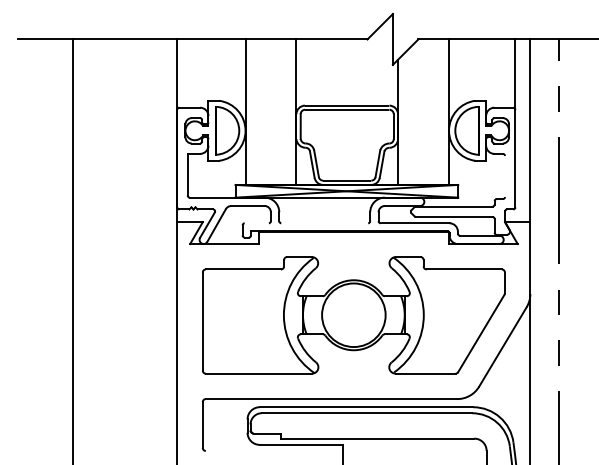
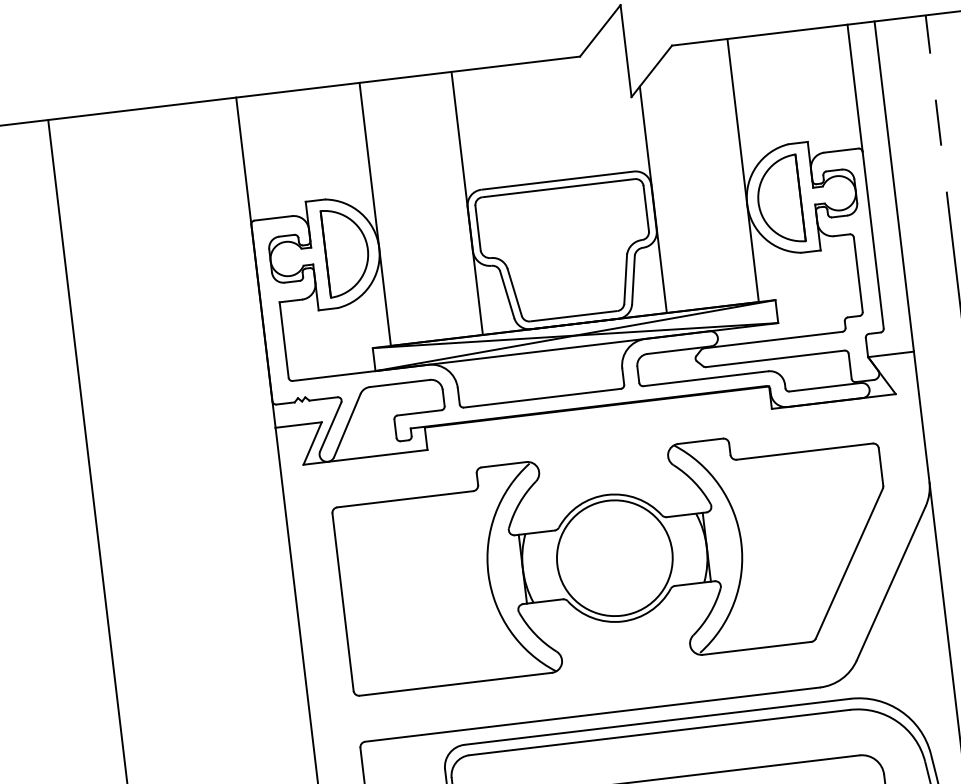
line: (505, 176) -> (859, 274), added
line: (256, 223) -> (419, 413), added
line: (324, 223) -> (541, 398), added

